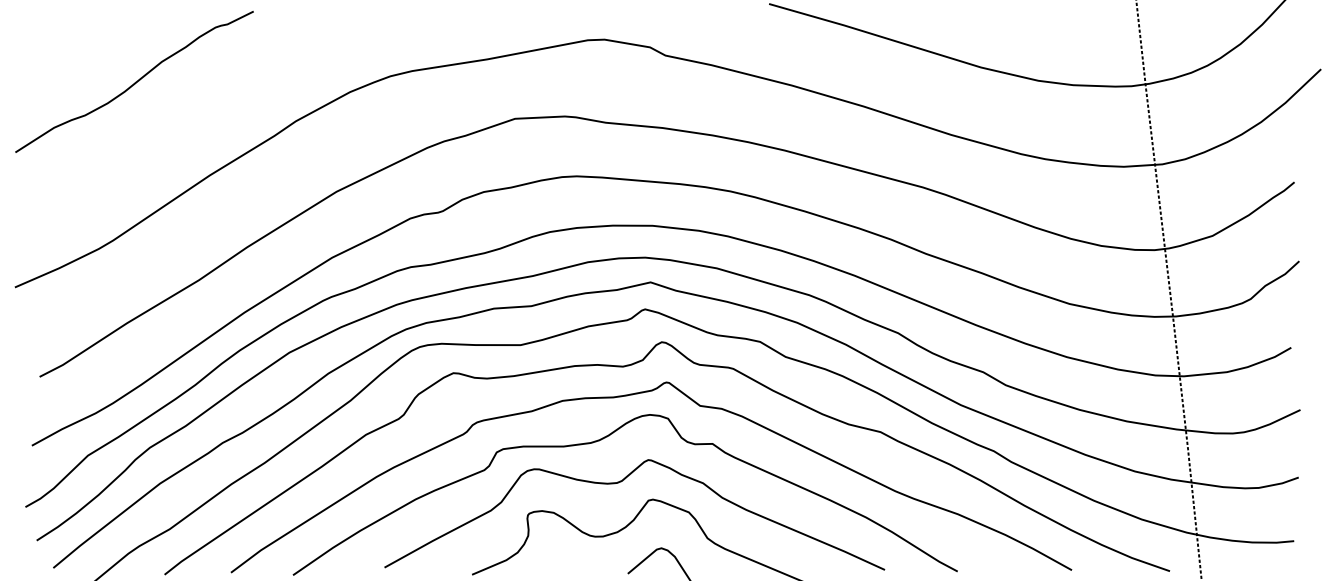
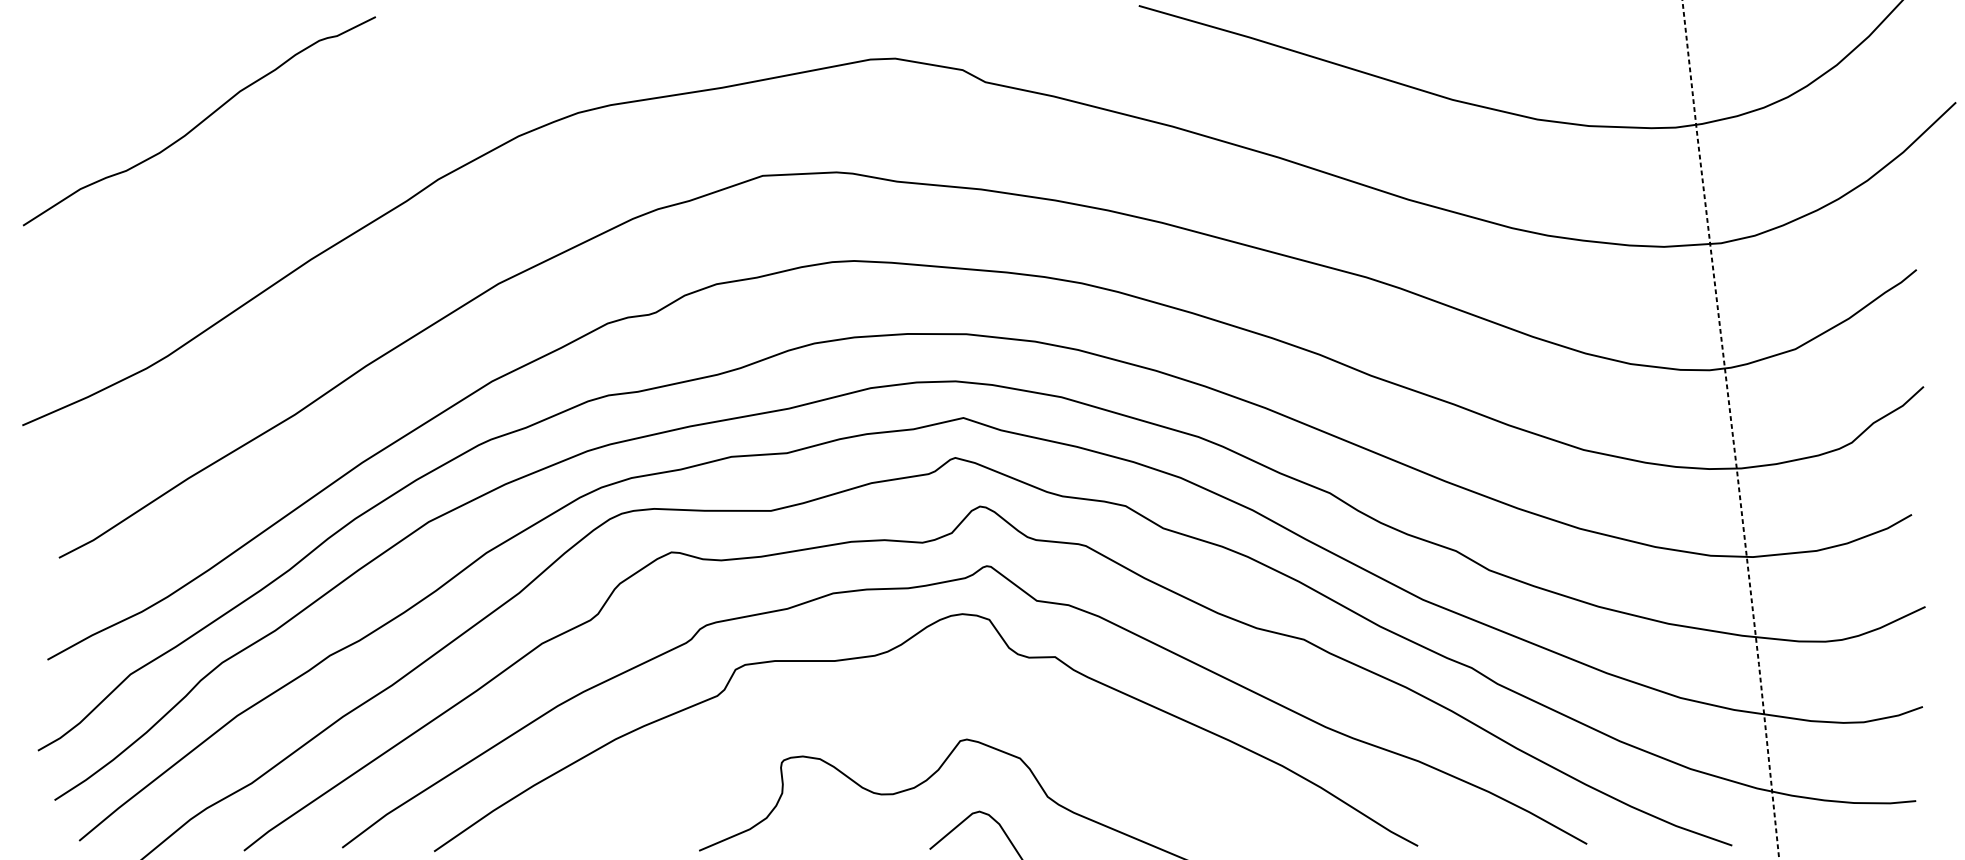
curve: (621, 482) -> (920, 714), removed

